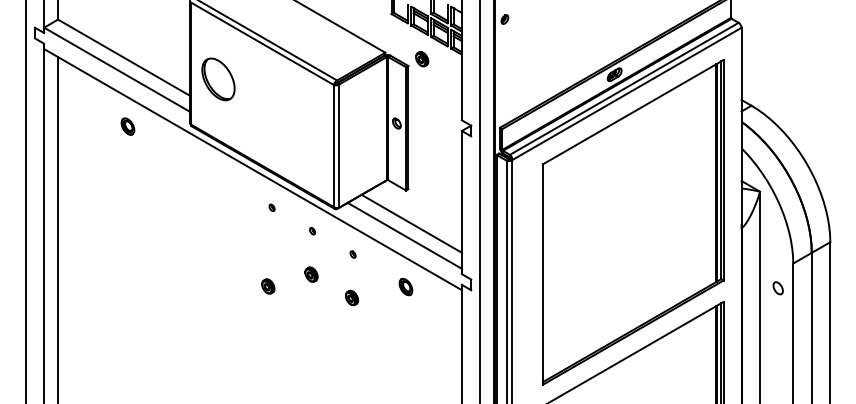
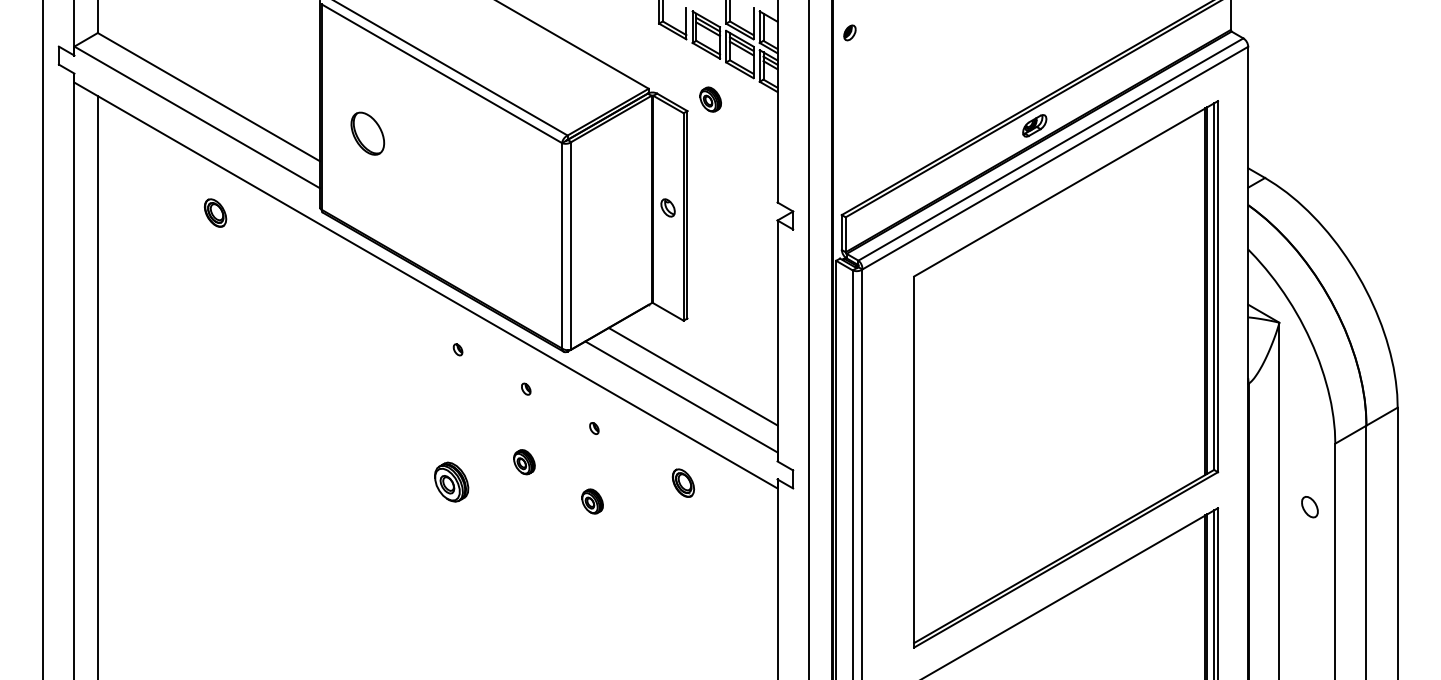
part: (218, 79) -> (367, 133), size x0.6
part: (268, 286) -> (452, 482), size x1.6
part: (777, 288) -> (1308, 507), moved

